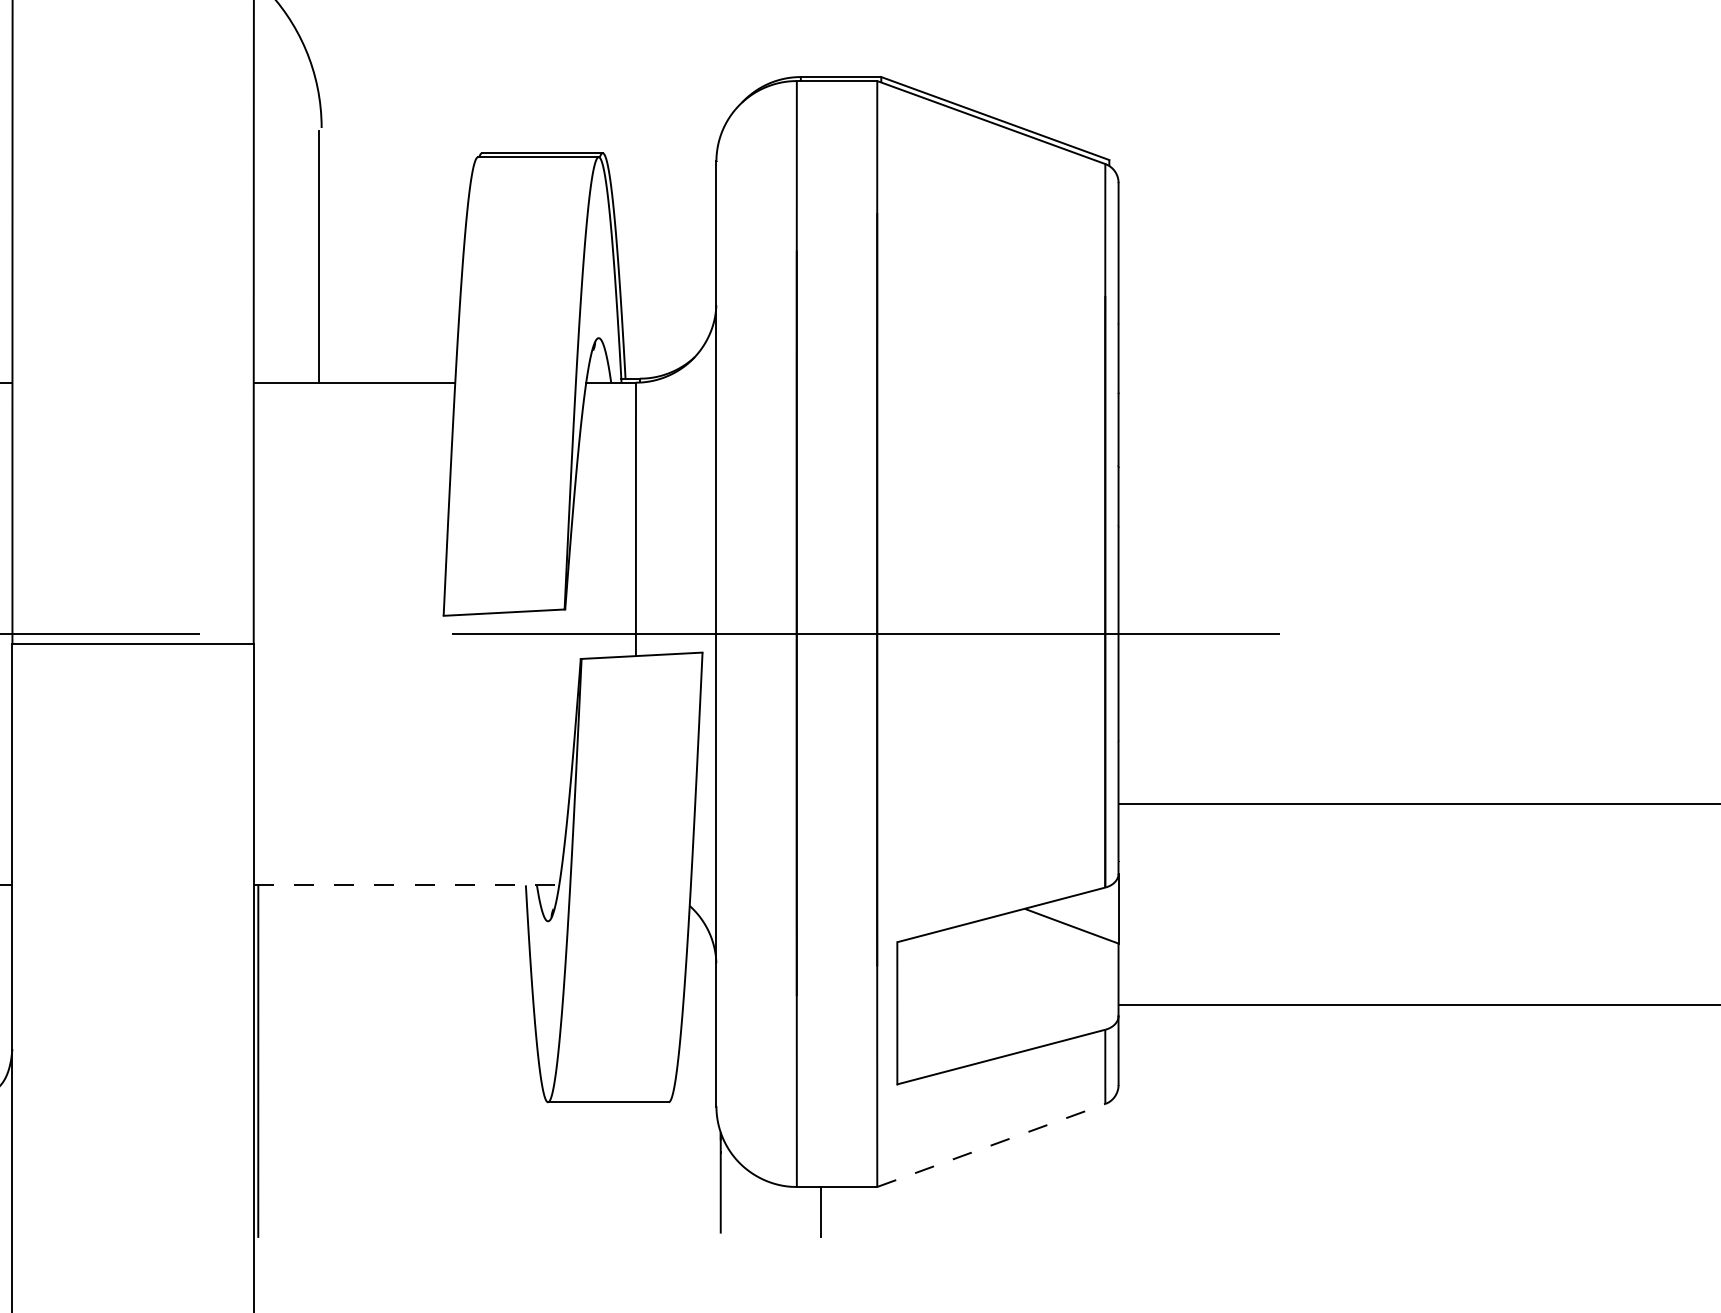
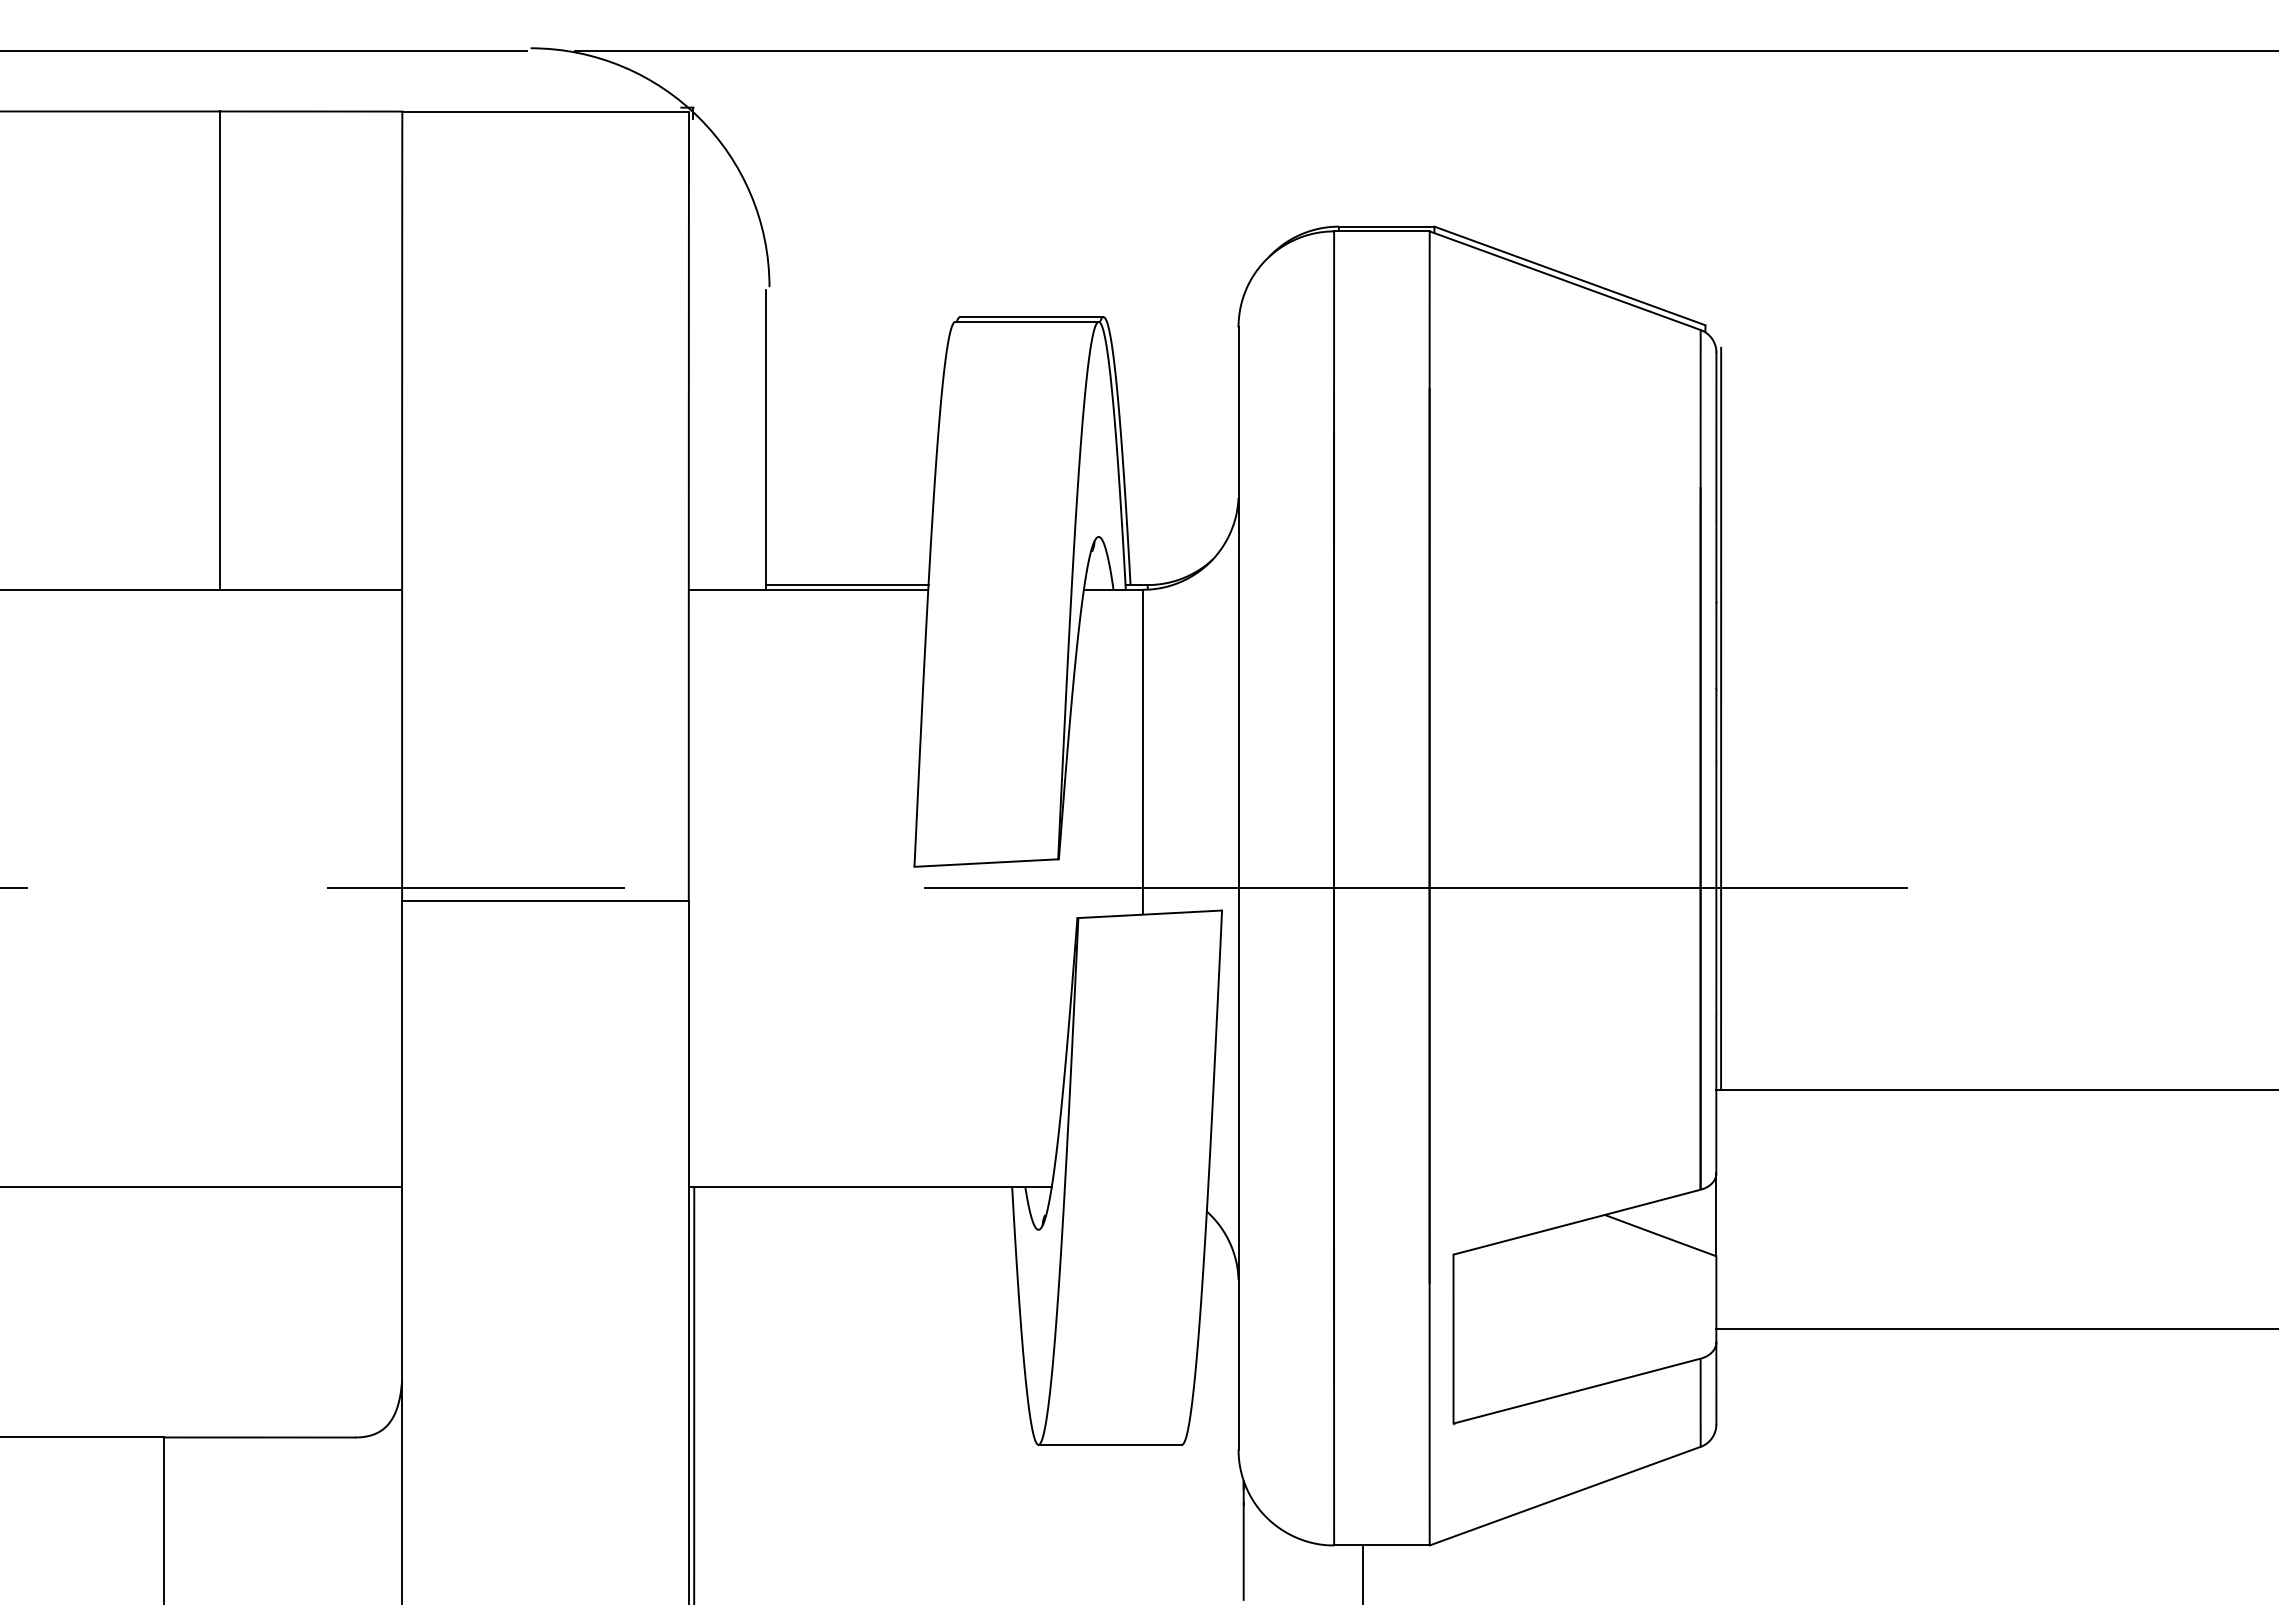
line: (387, 379) -> (847, 585), added
line: (1122, 490) -> (1721, 717), added
line: (406, 885) -> (870, 1187), dashed -> solid
line: (991, 1144) -> (1565, 1495), dashed -> solid

